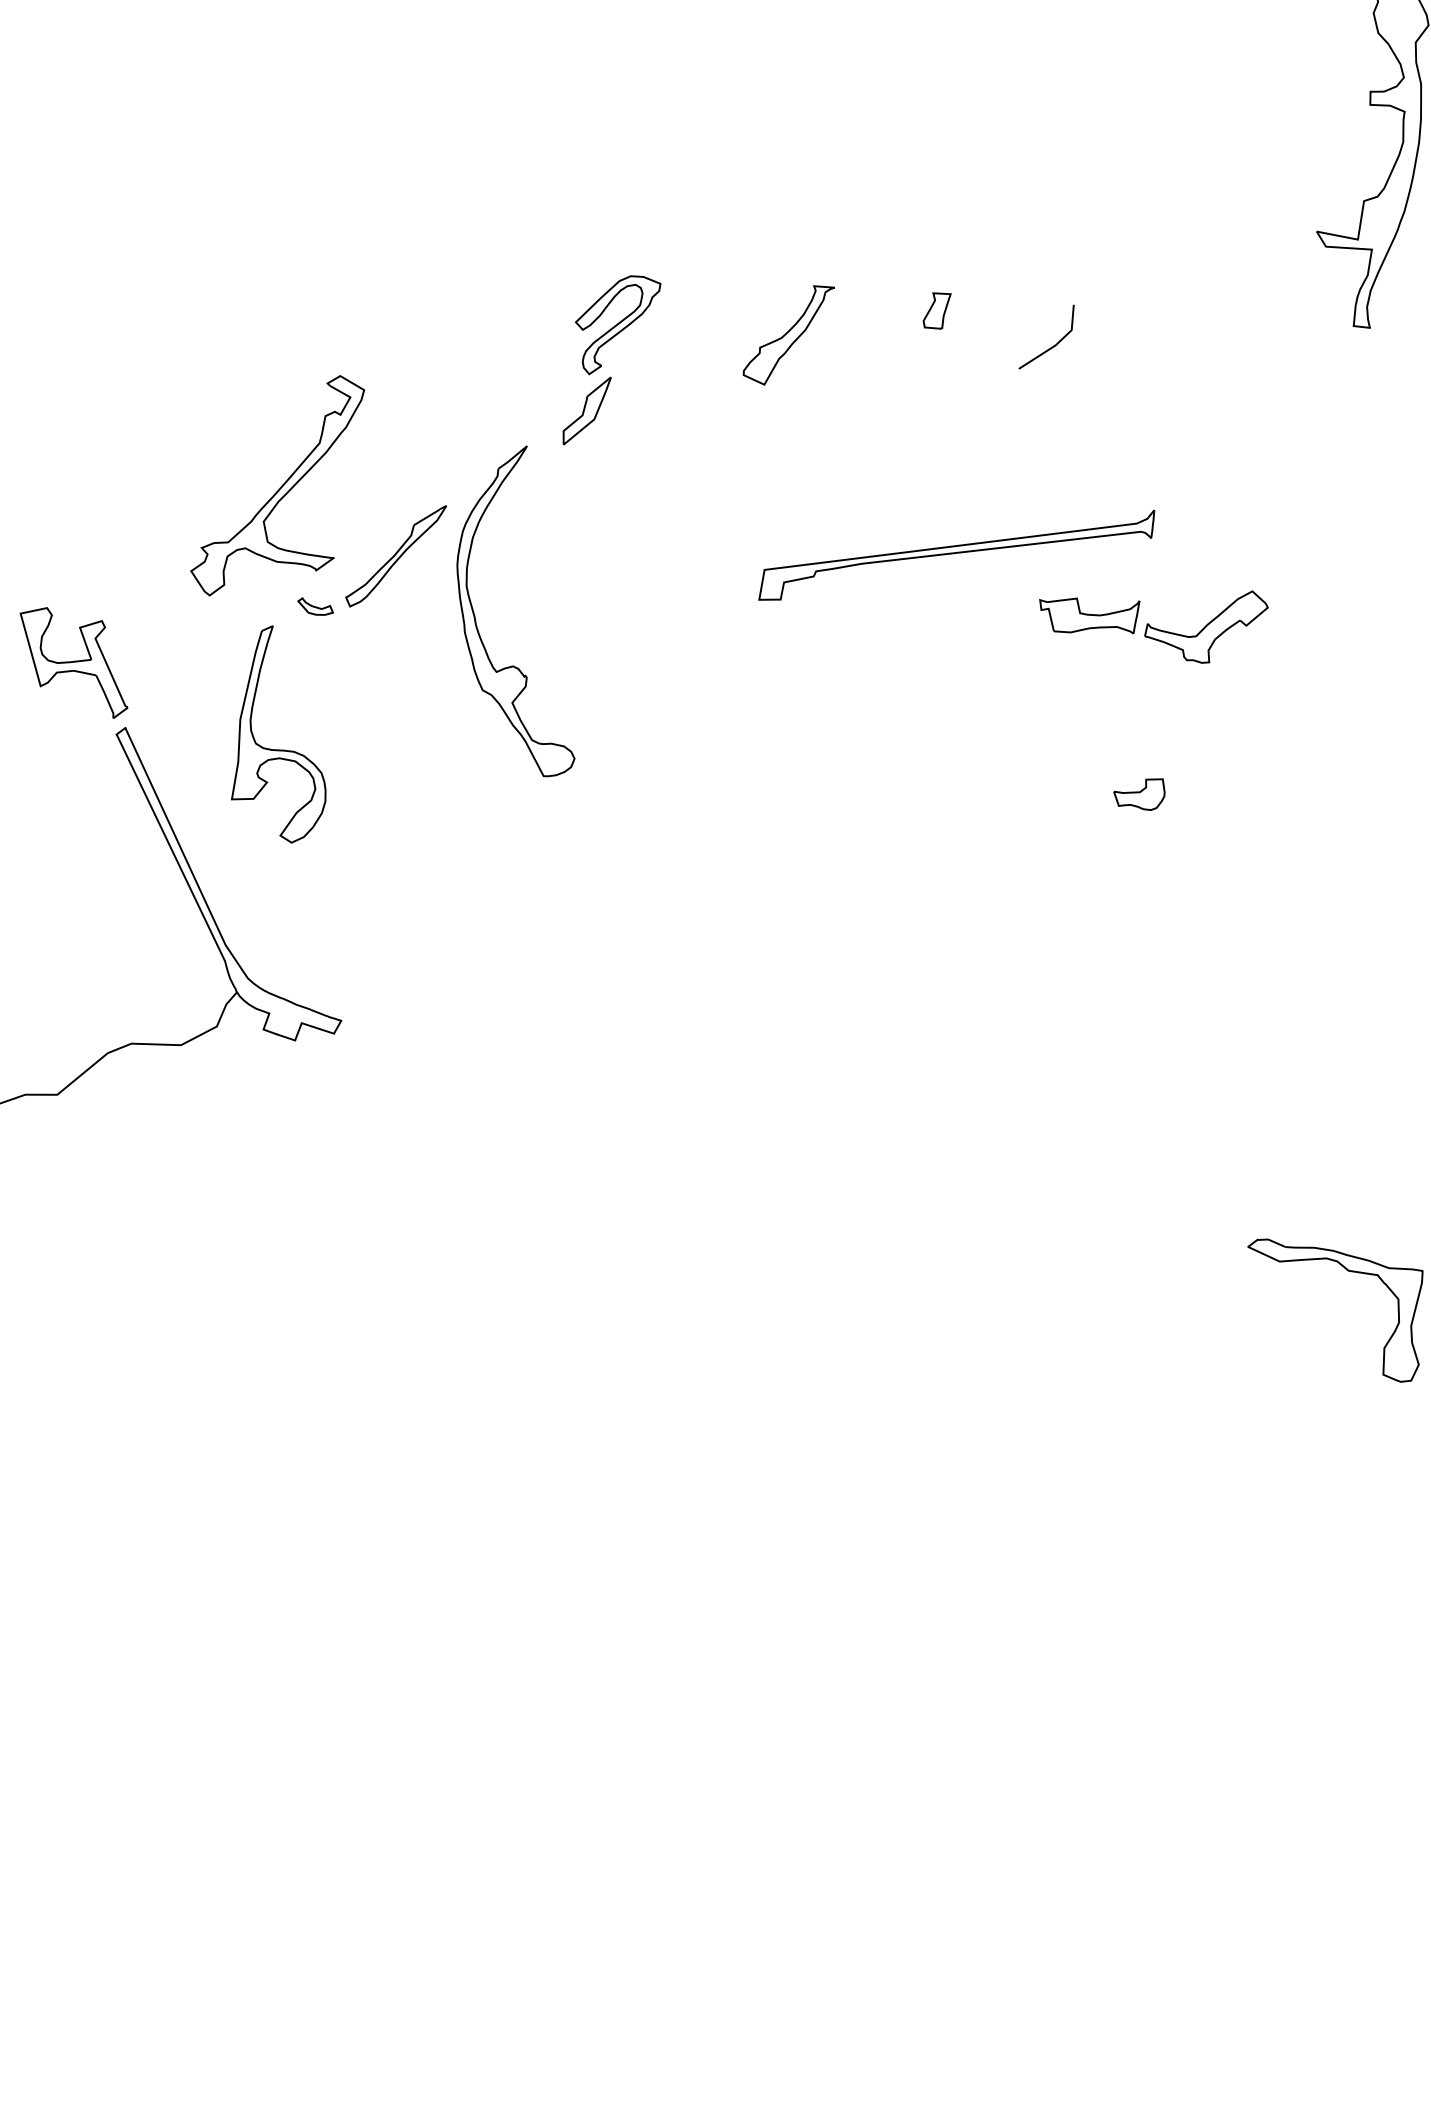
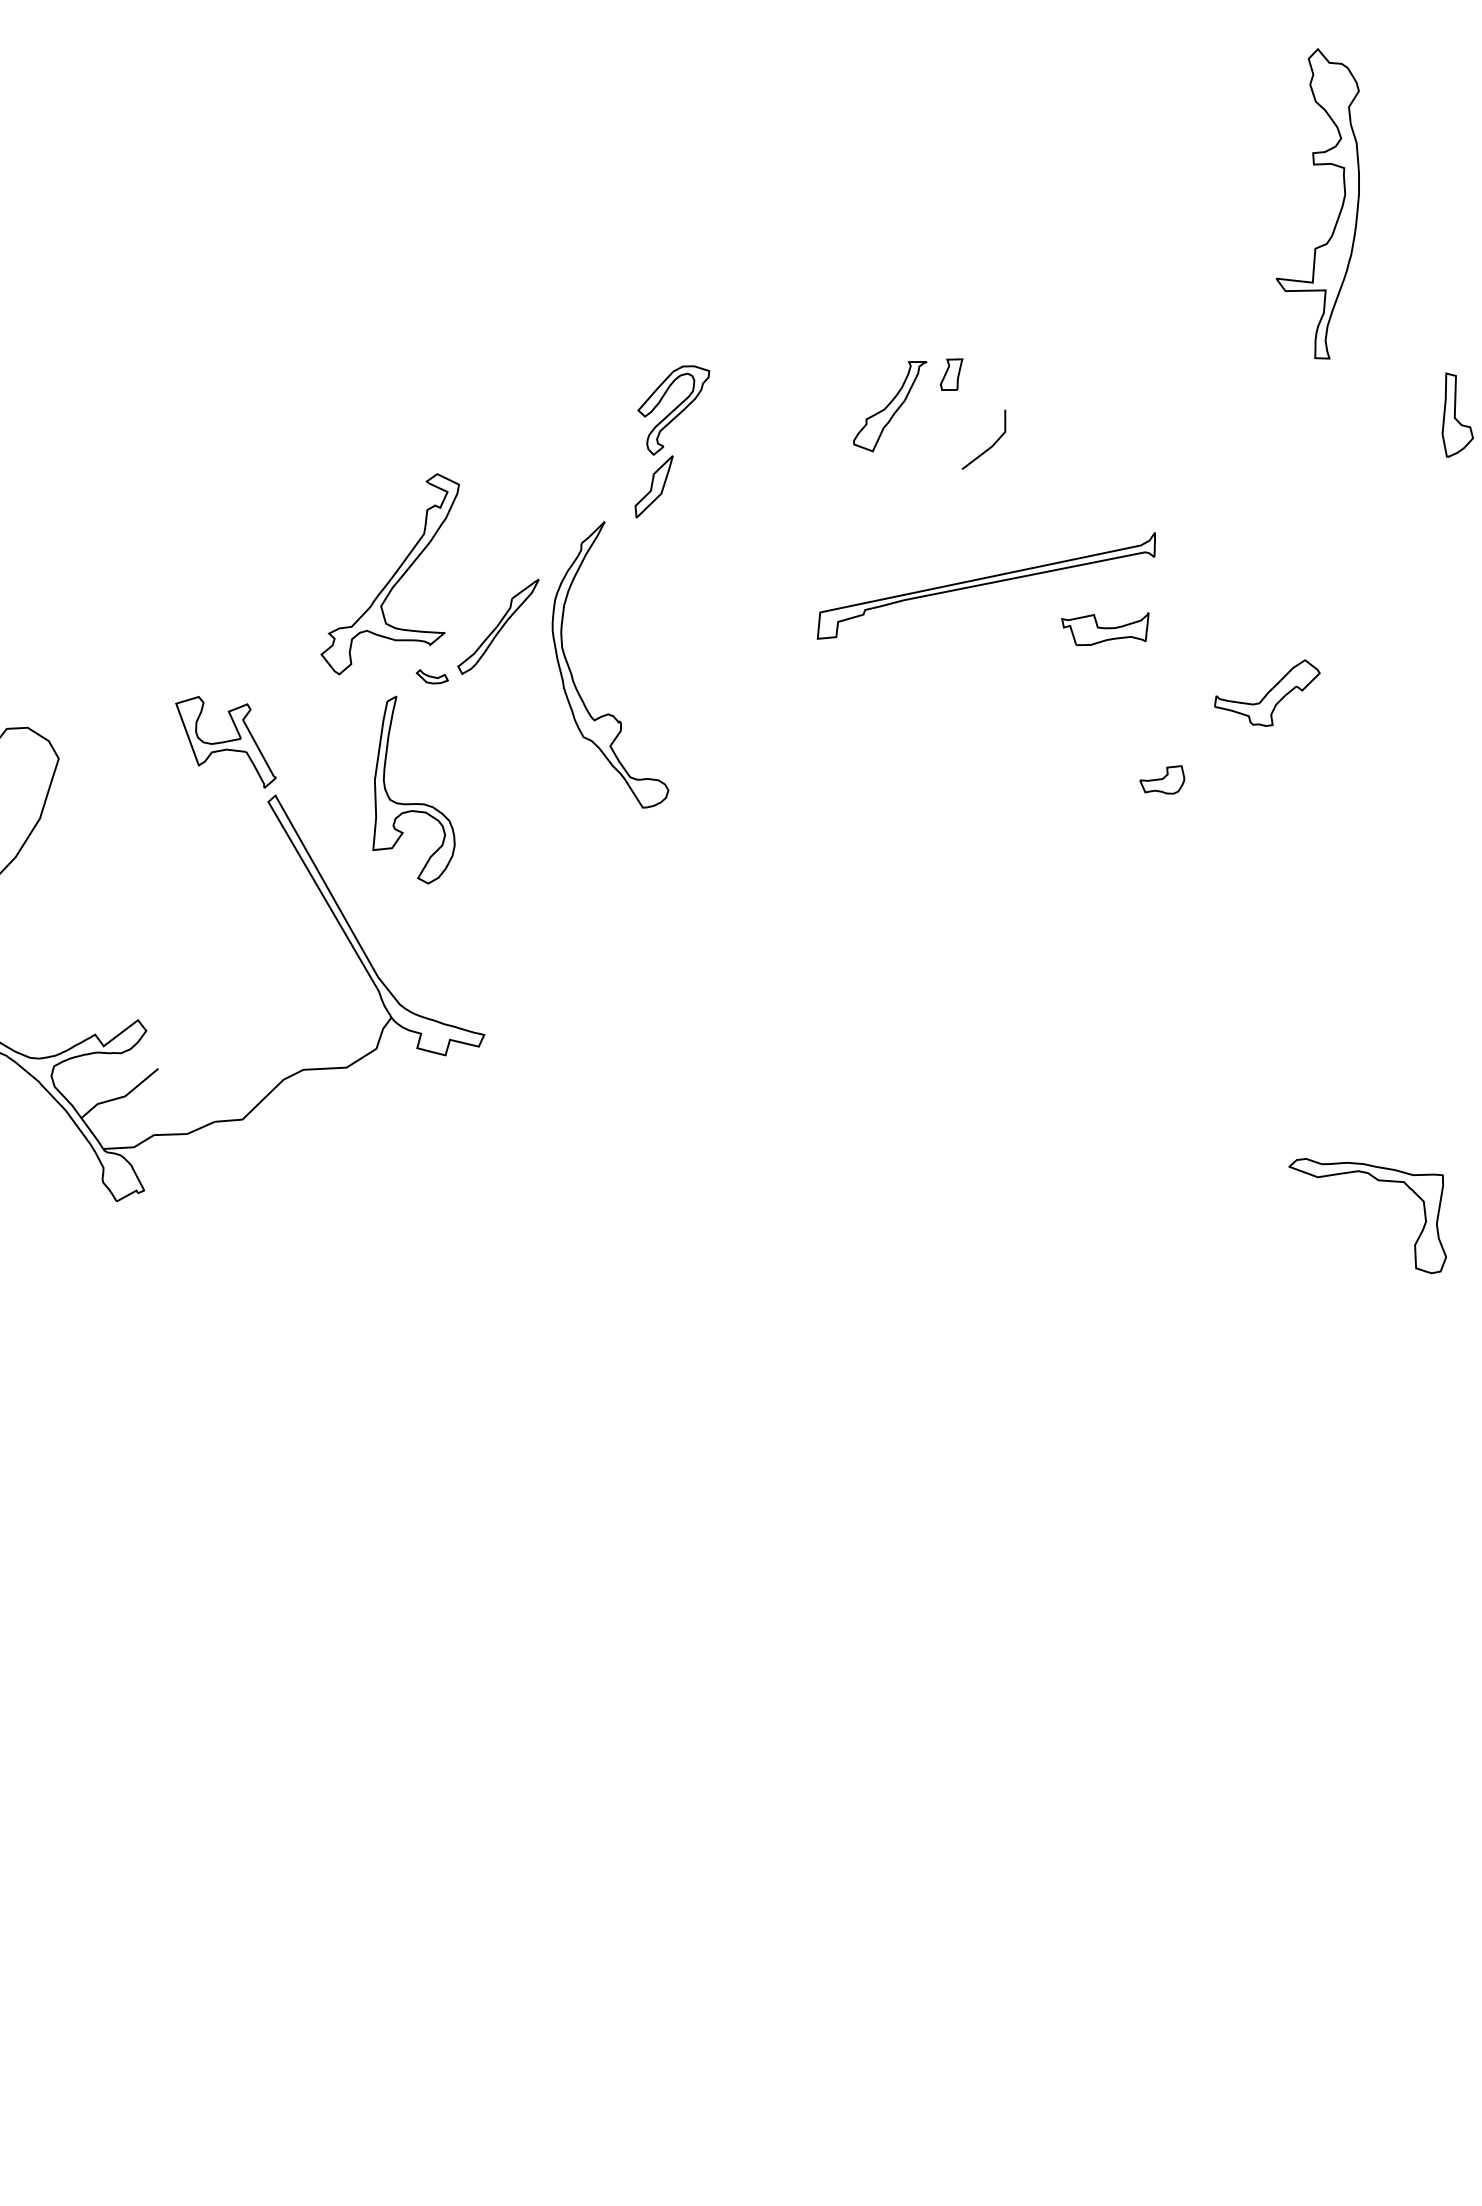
part: (788, 335) -> (890, 406), moved
line: (1049, 347) -> (987, 448), moved
part: (1206, 624) -> (1267, 692), moved

